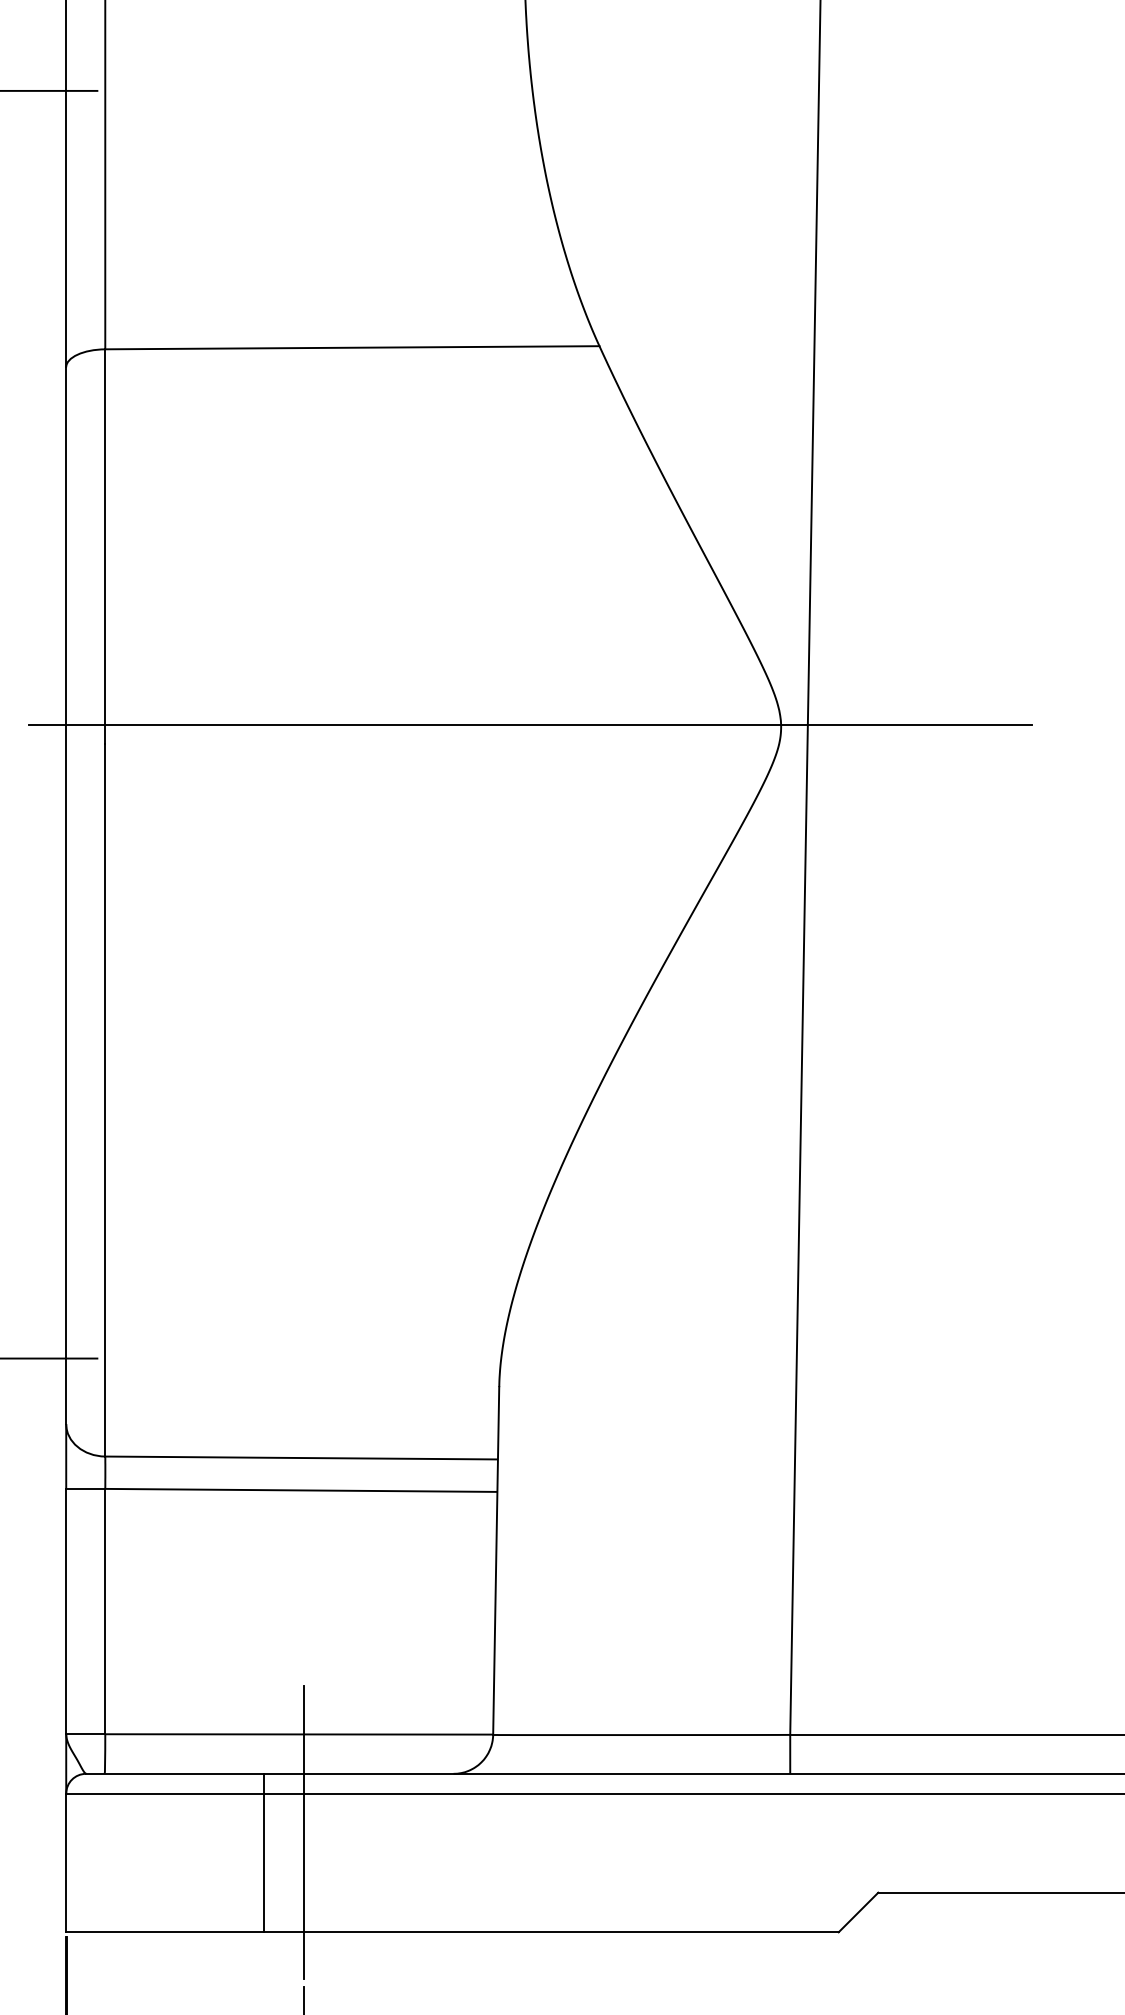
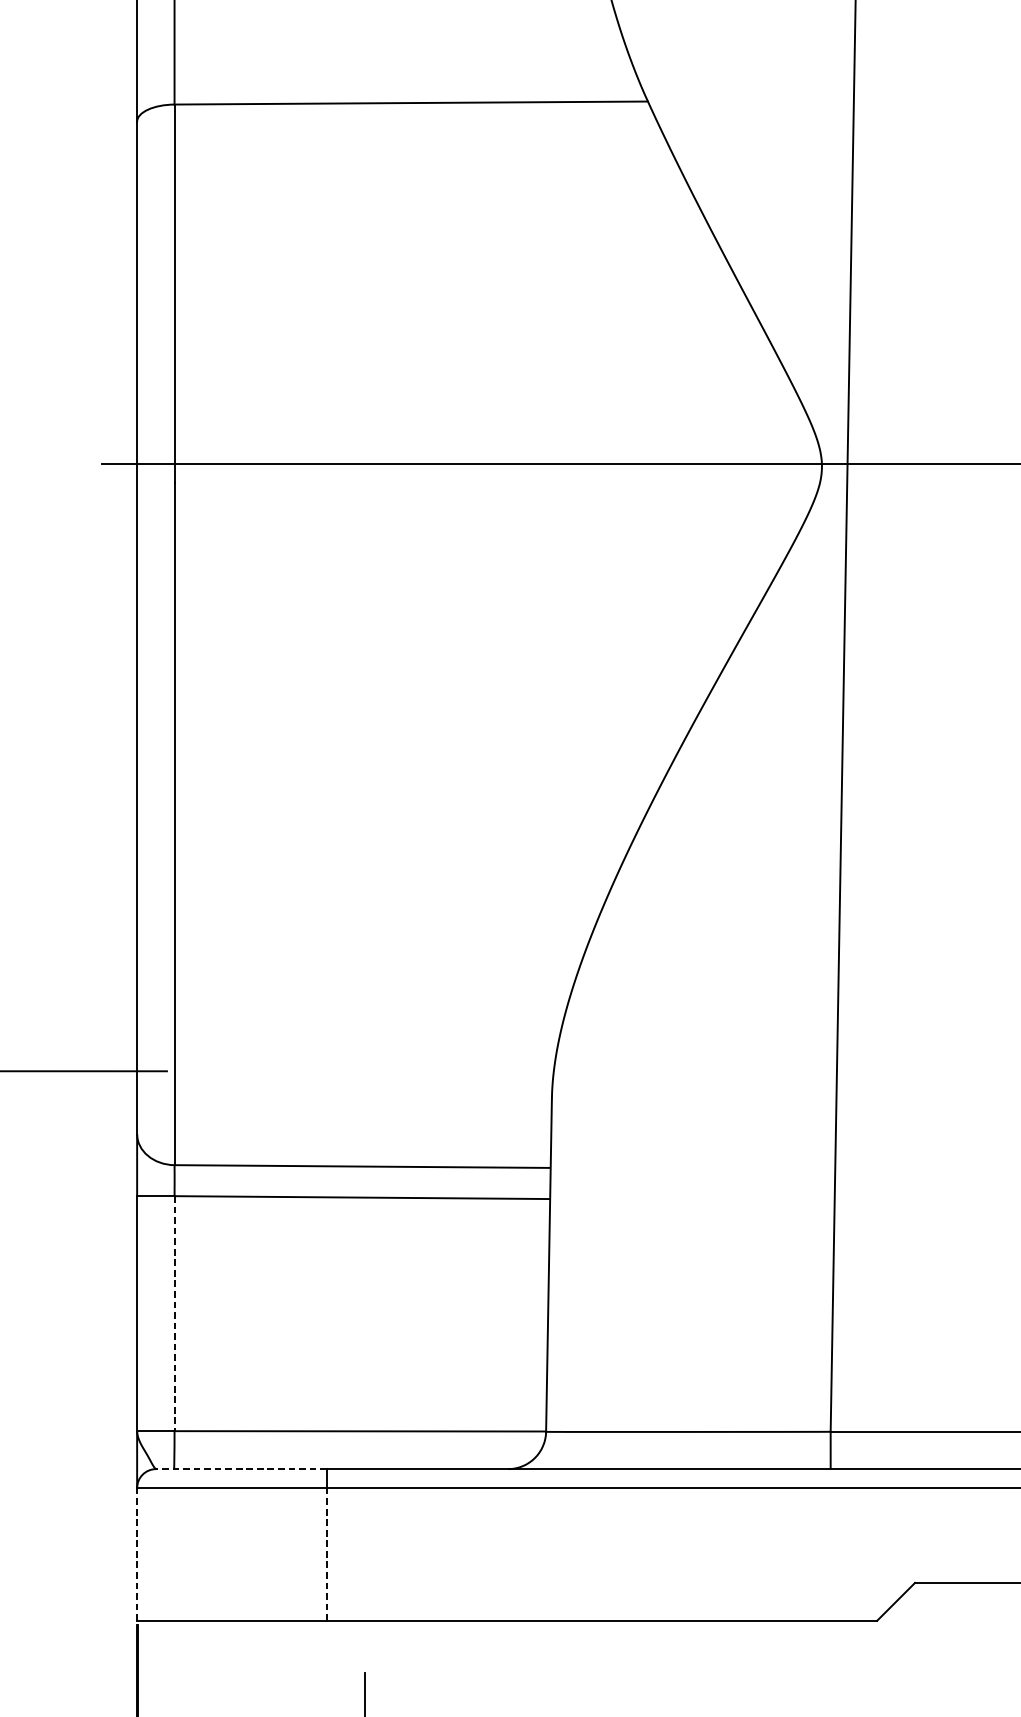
line: (105, 1611) -> (174, 1313), solid -> dashed
line: (174, 1773) -> (240, 1468), solid -> dashed
line: (303, 1832) -> (364, 1525), removed
line: (66, 1862) -> (137, 1554), solid -> dashed
line: (264, 1862) -> (327, 1554), solid -> dashed

